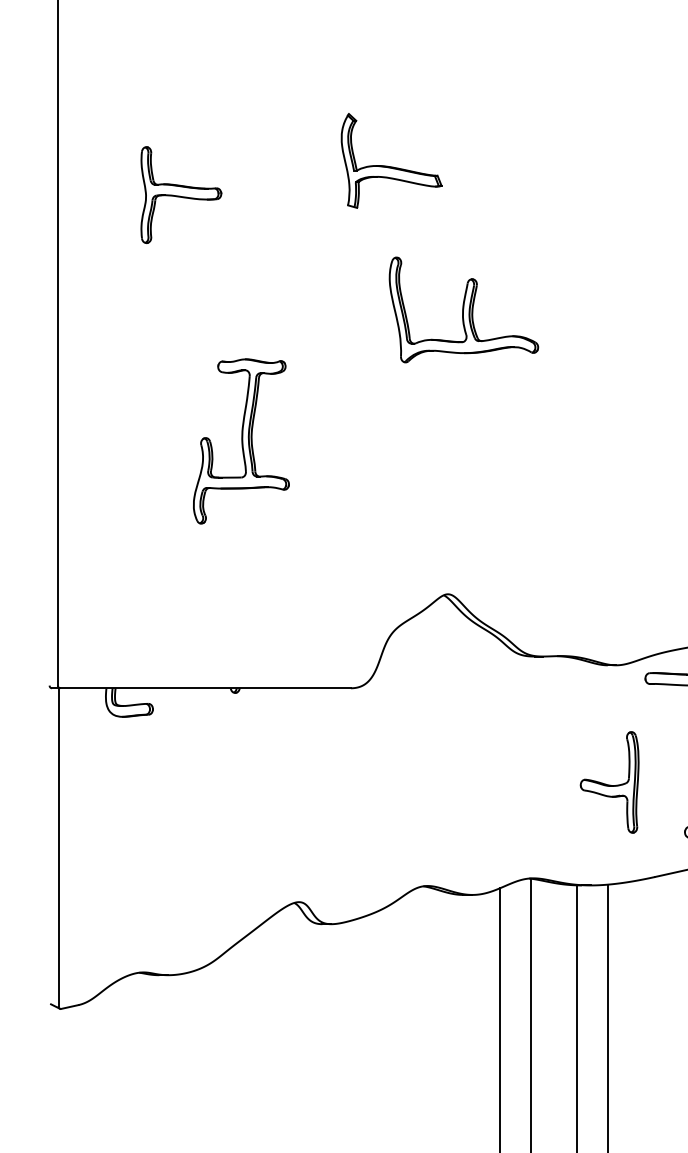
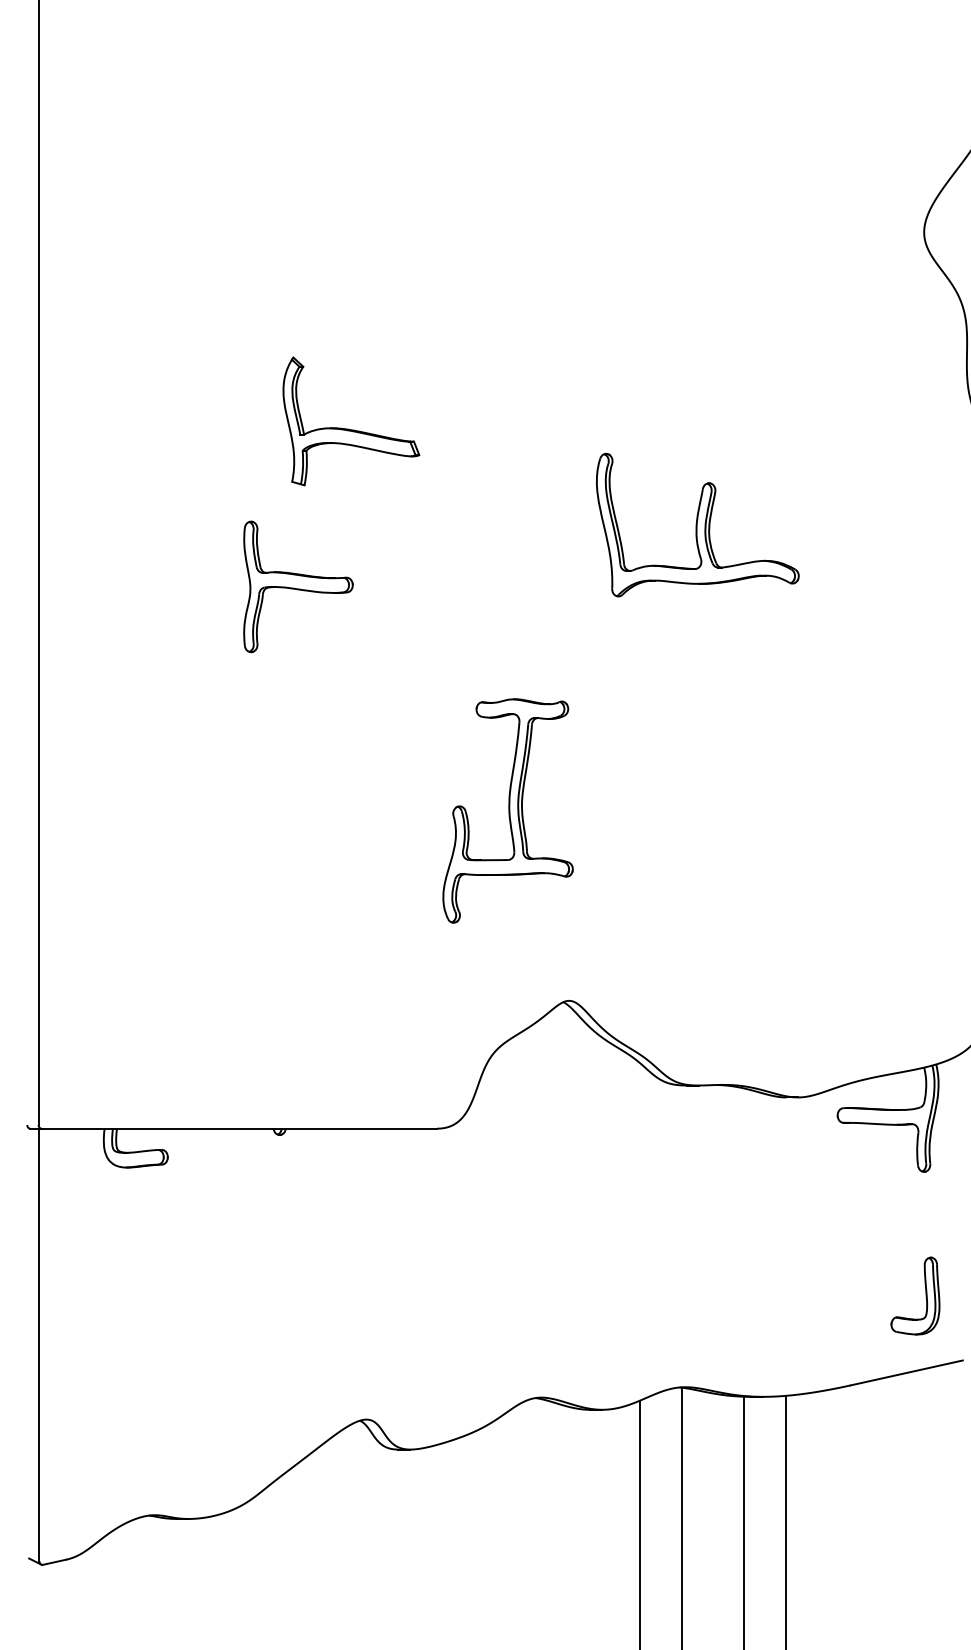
part: (389, 166) -> (348, 428), moved
part: (181, 194) -> (298, 586), moved
part: (463, 309) -> (697, 524), moved
part: (240, 441) -> (507, 810), moved
part: (609, 782) -> (788, 1256), removed

